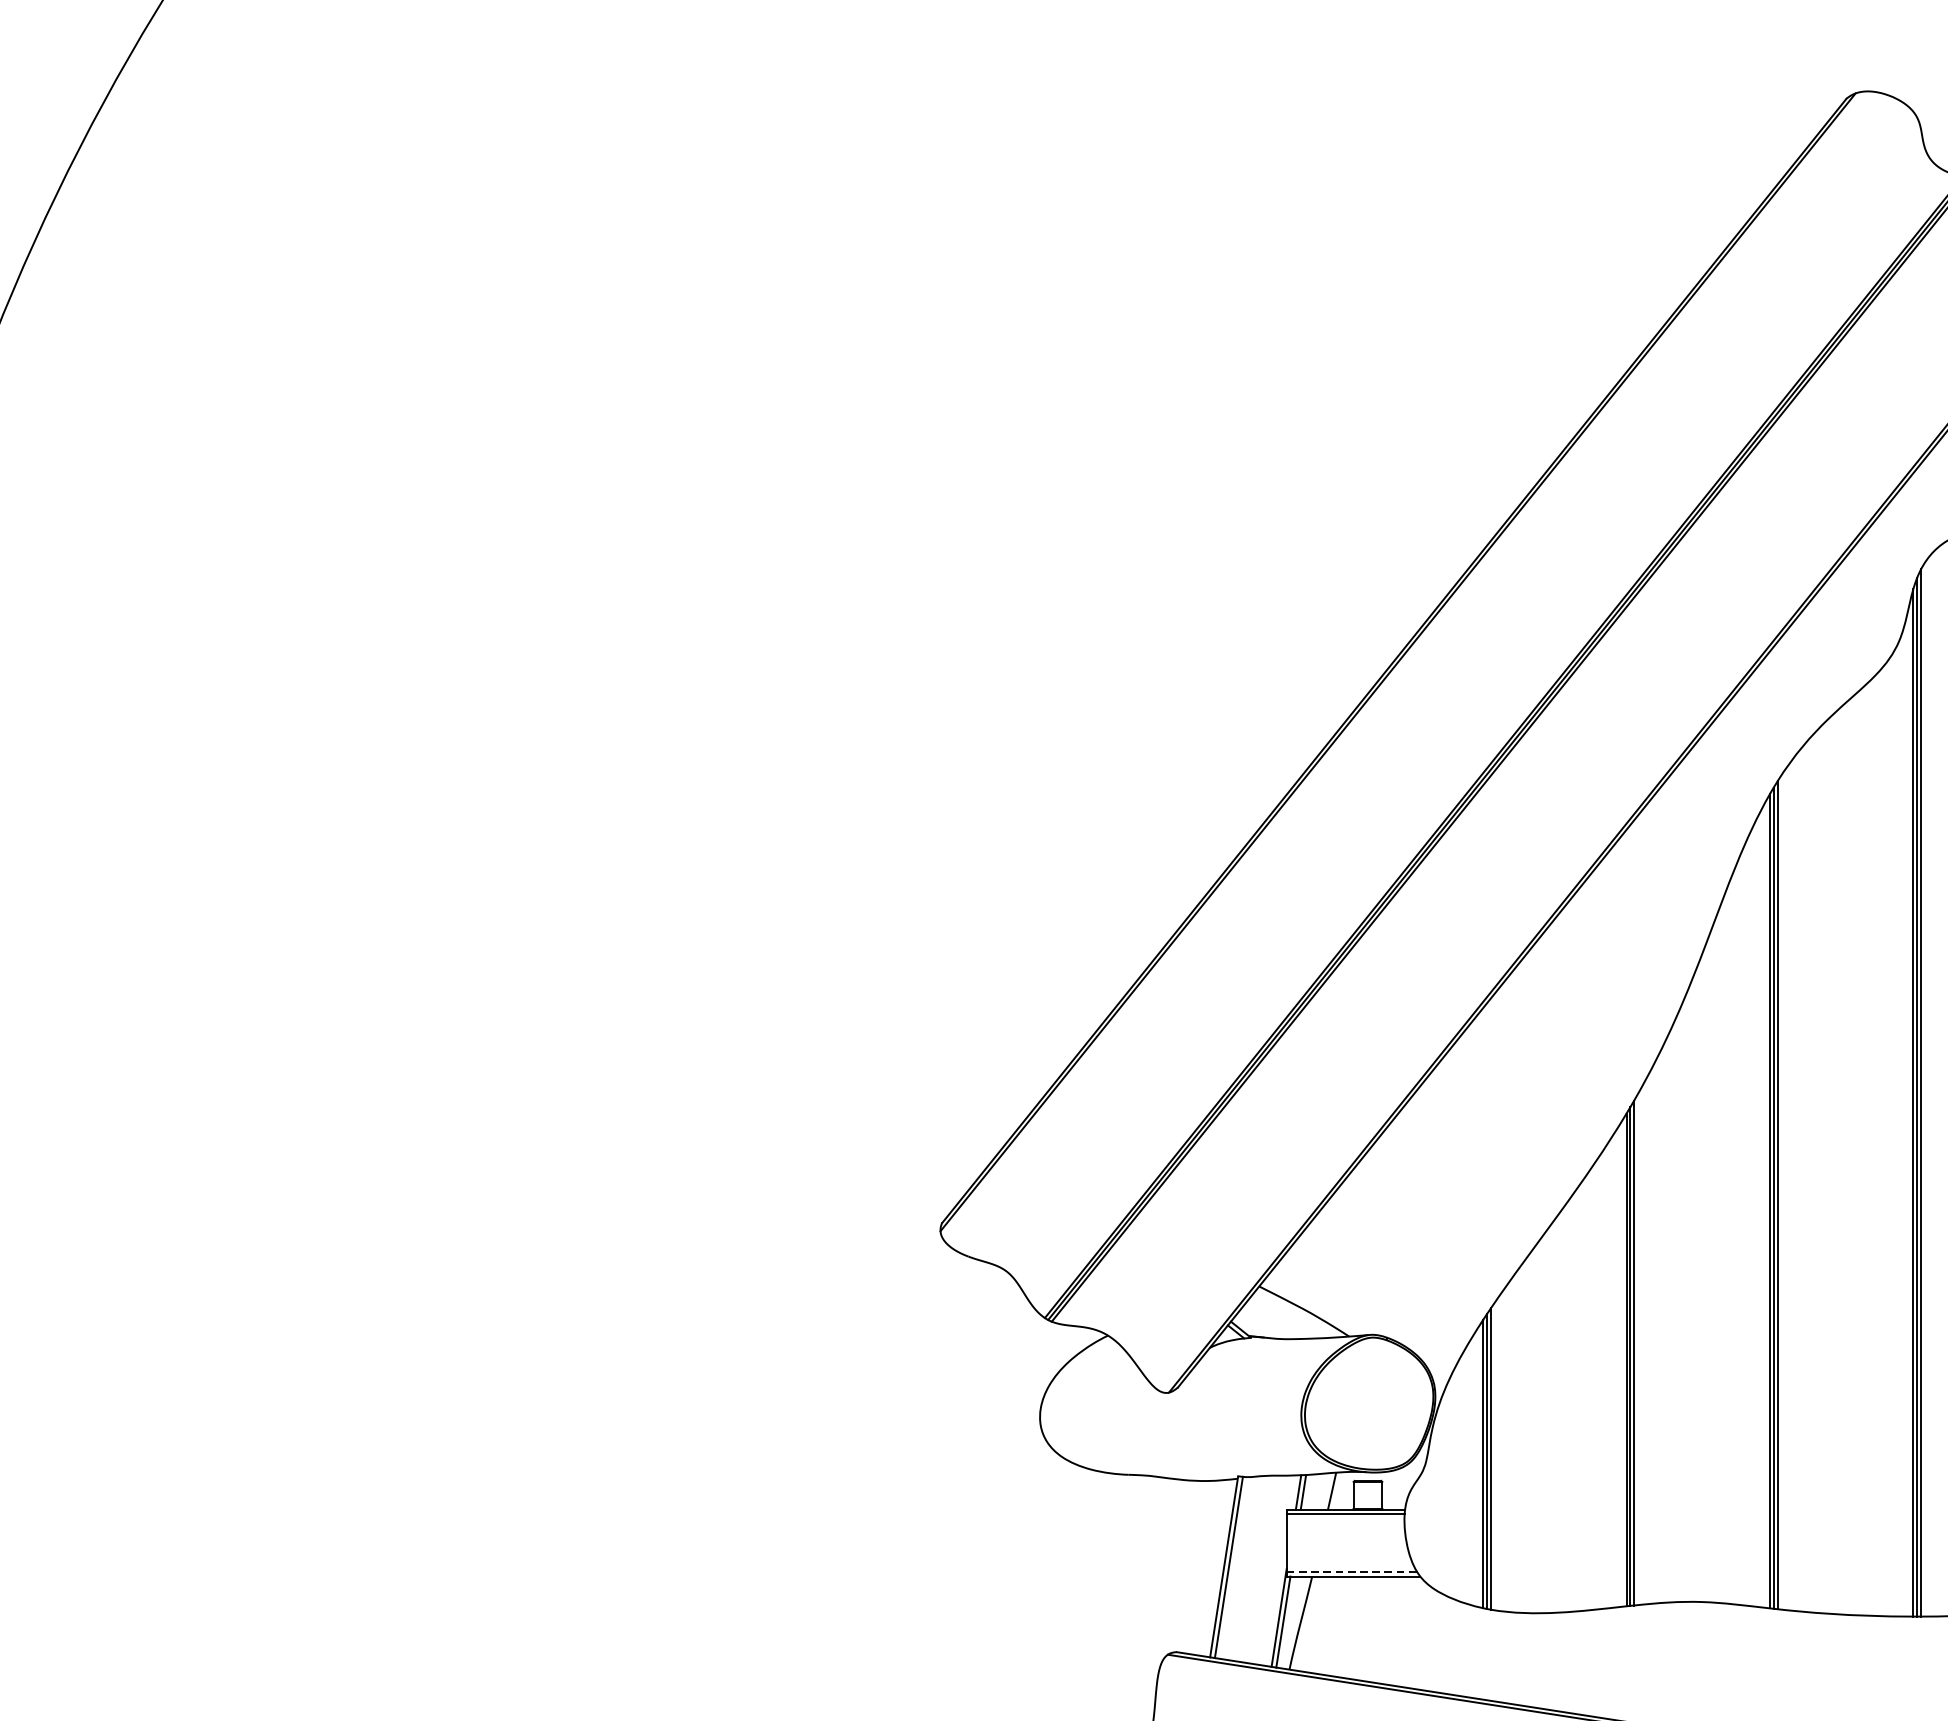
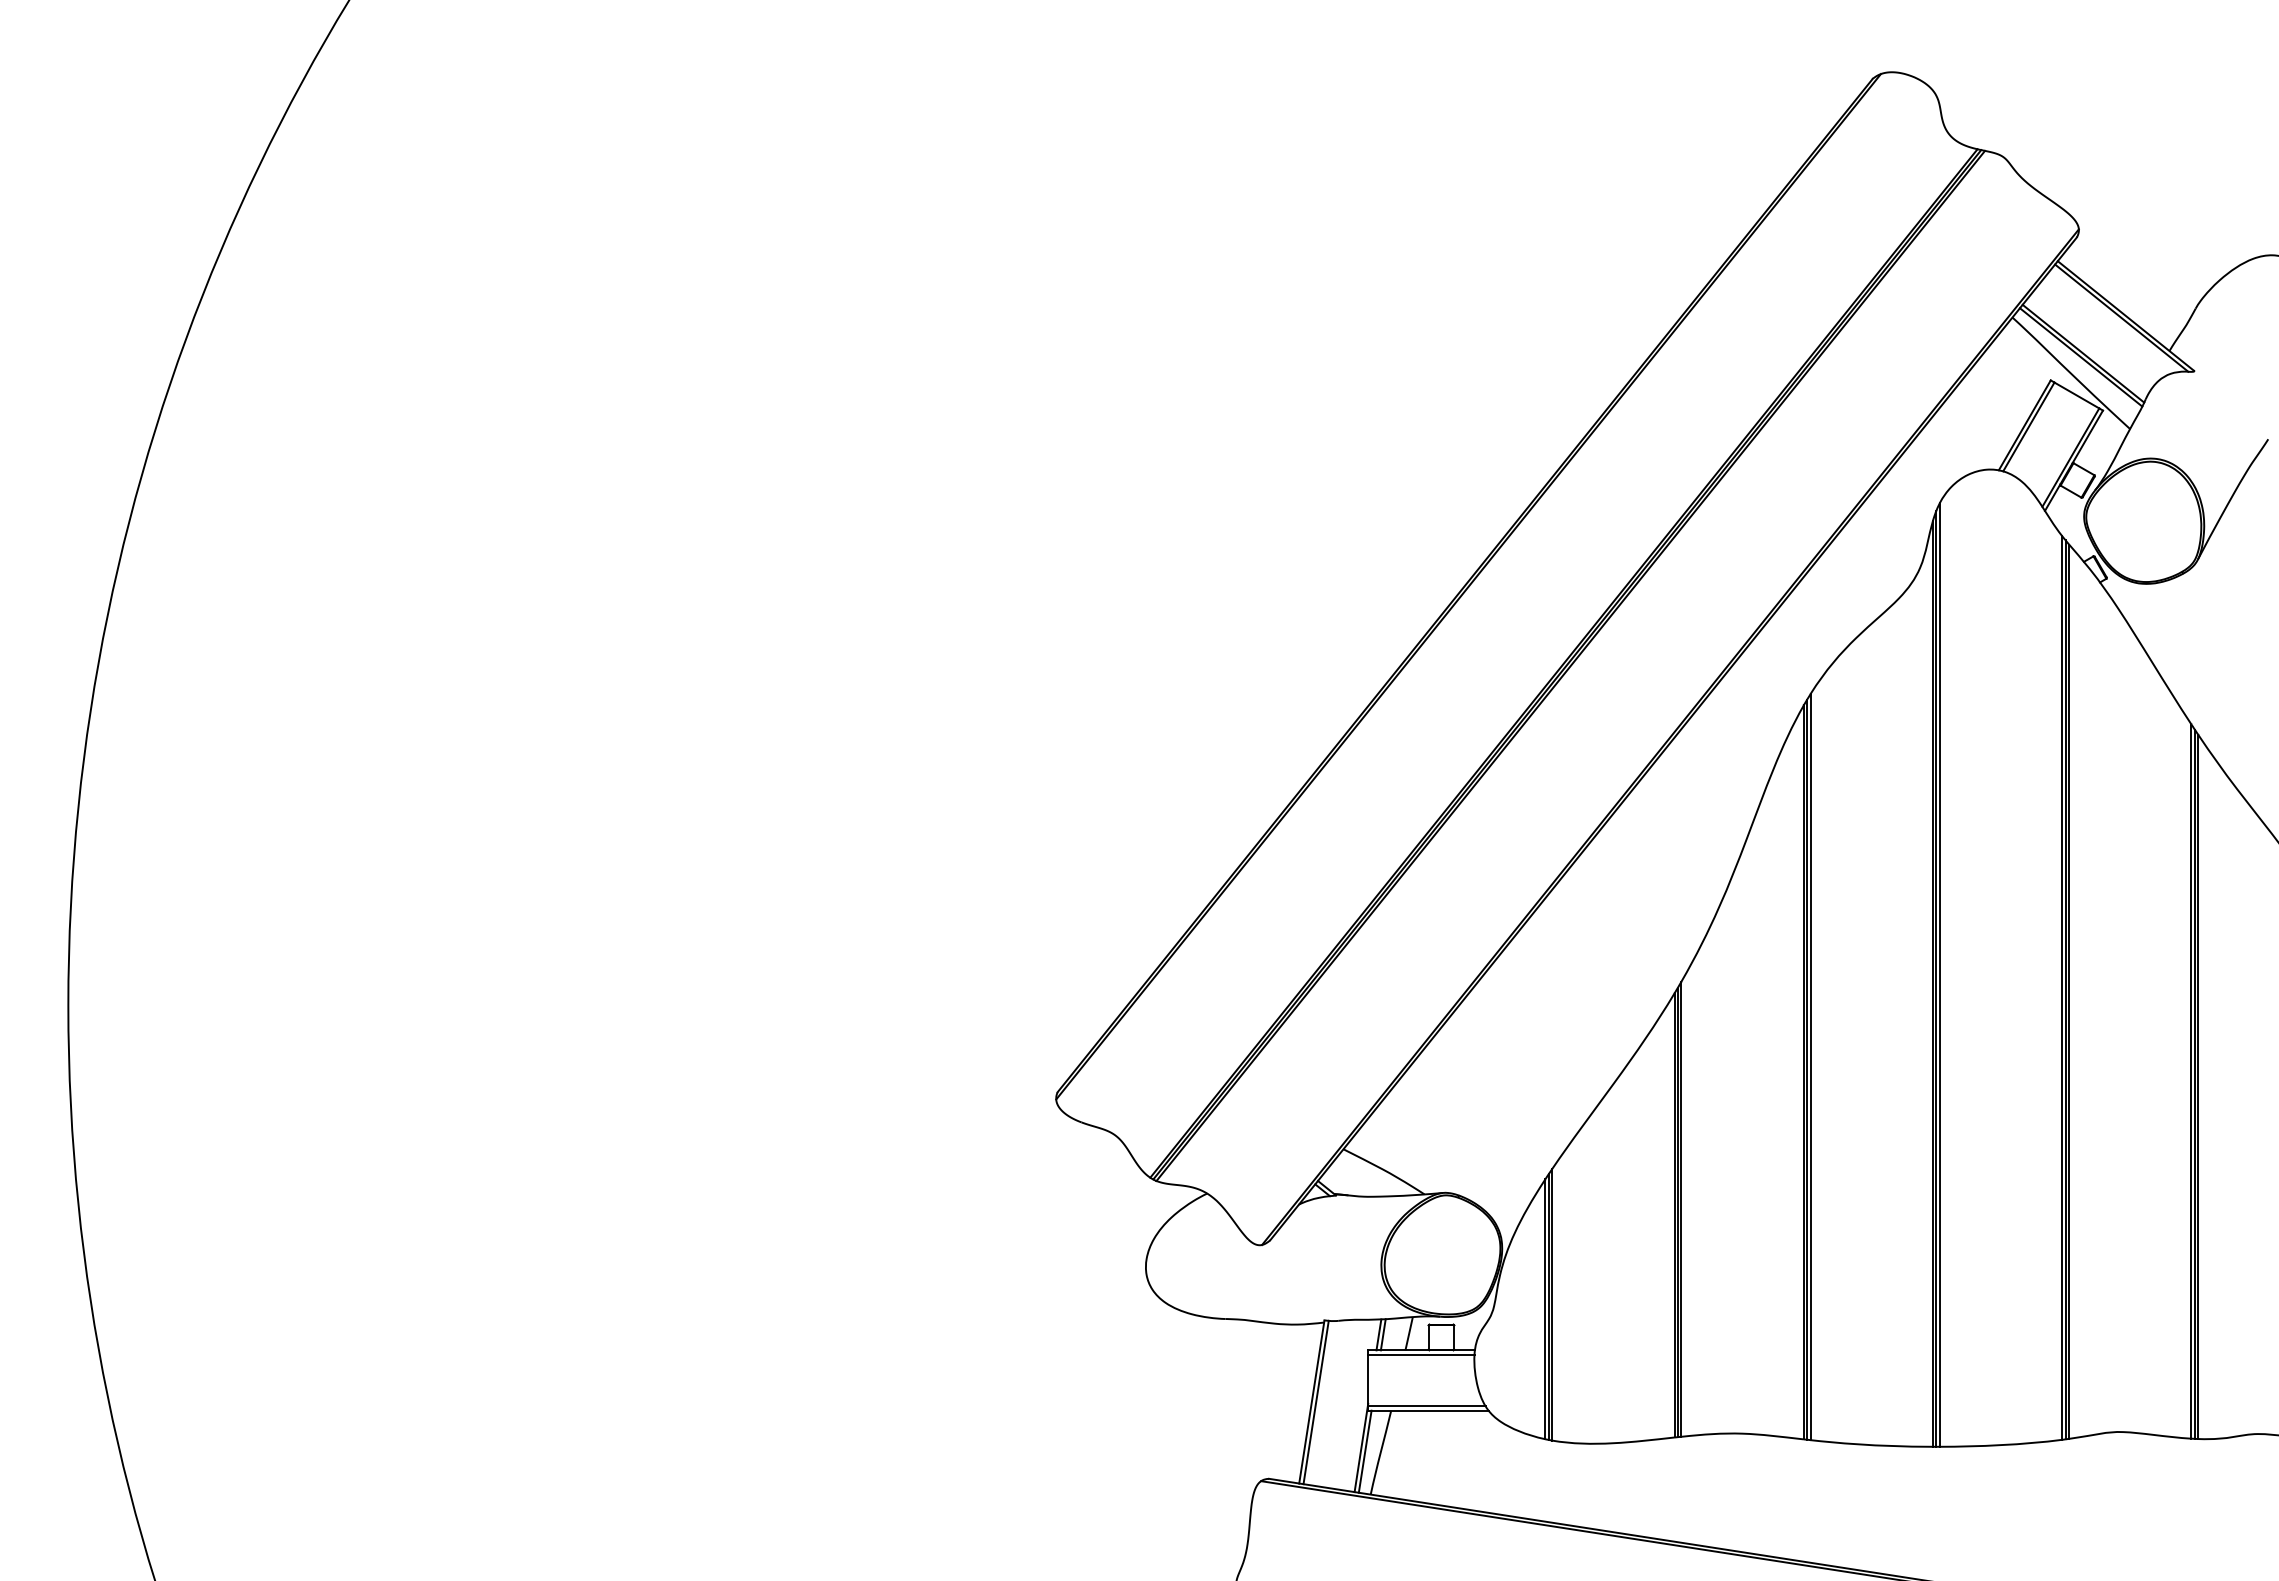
line: (1351, 1571) -> (1426, 1406), dashed -> solid

